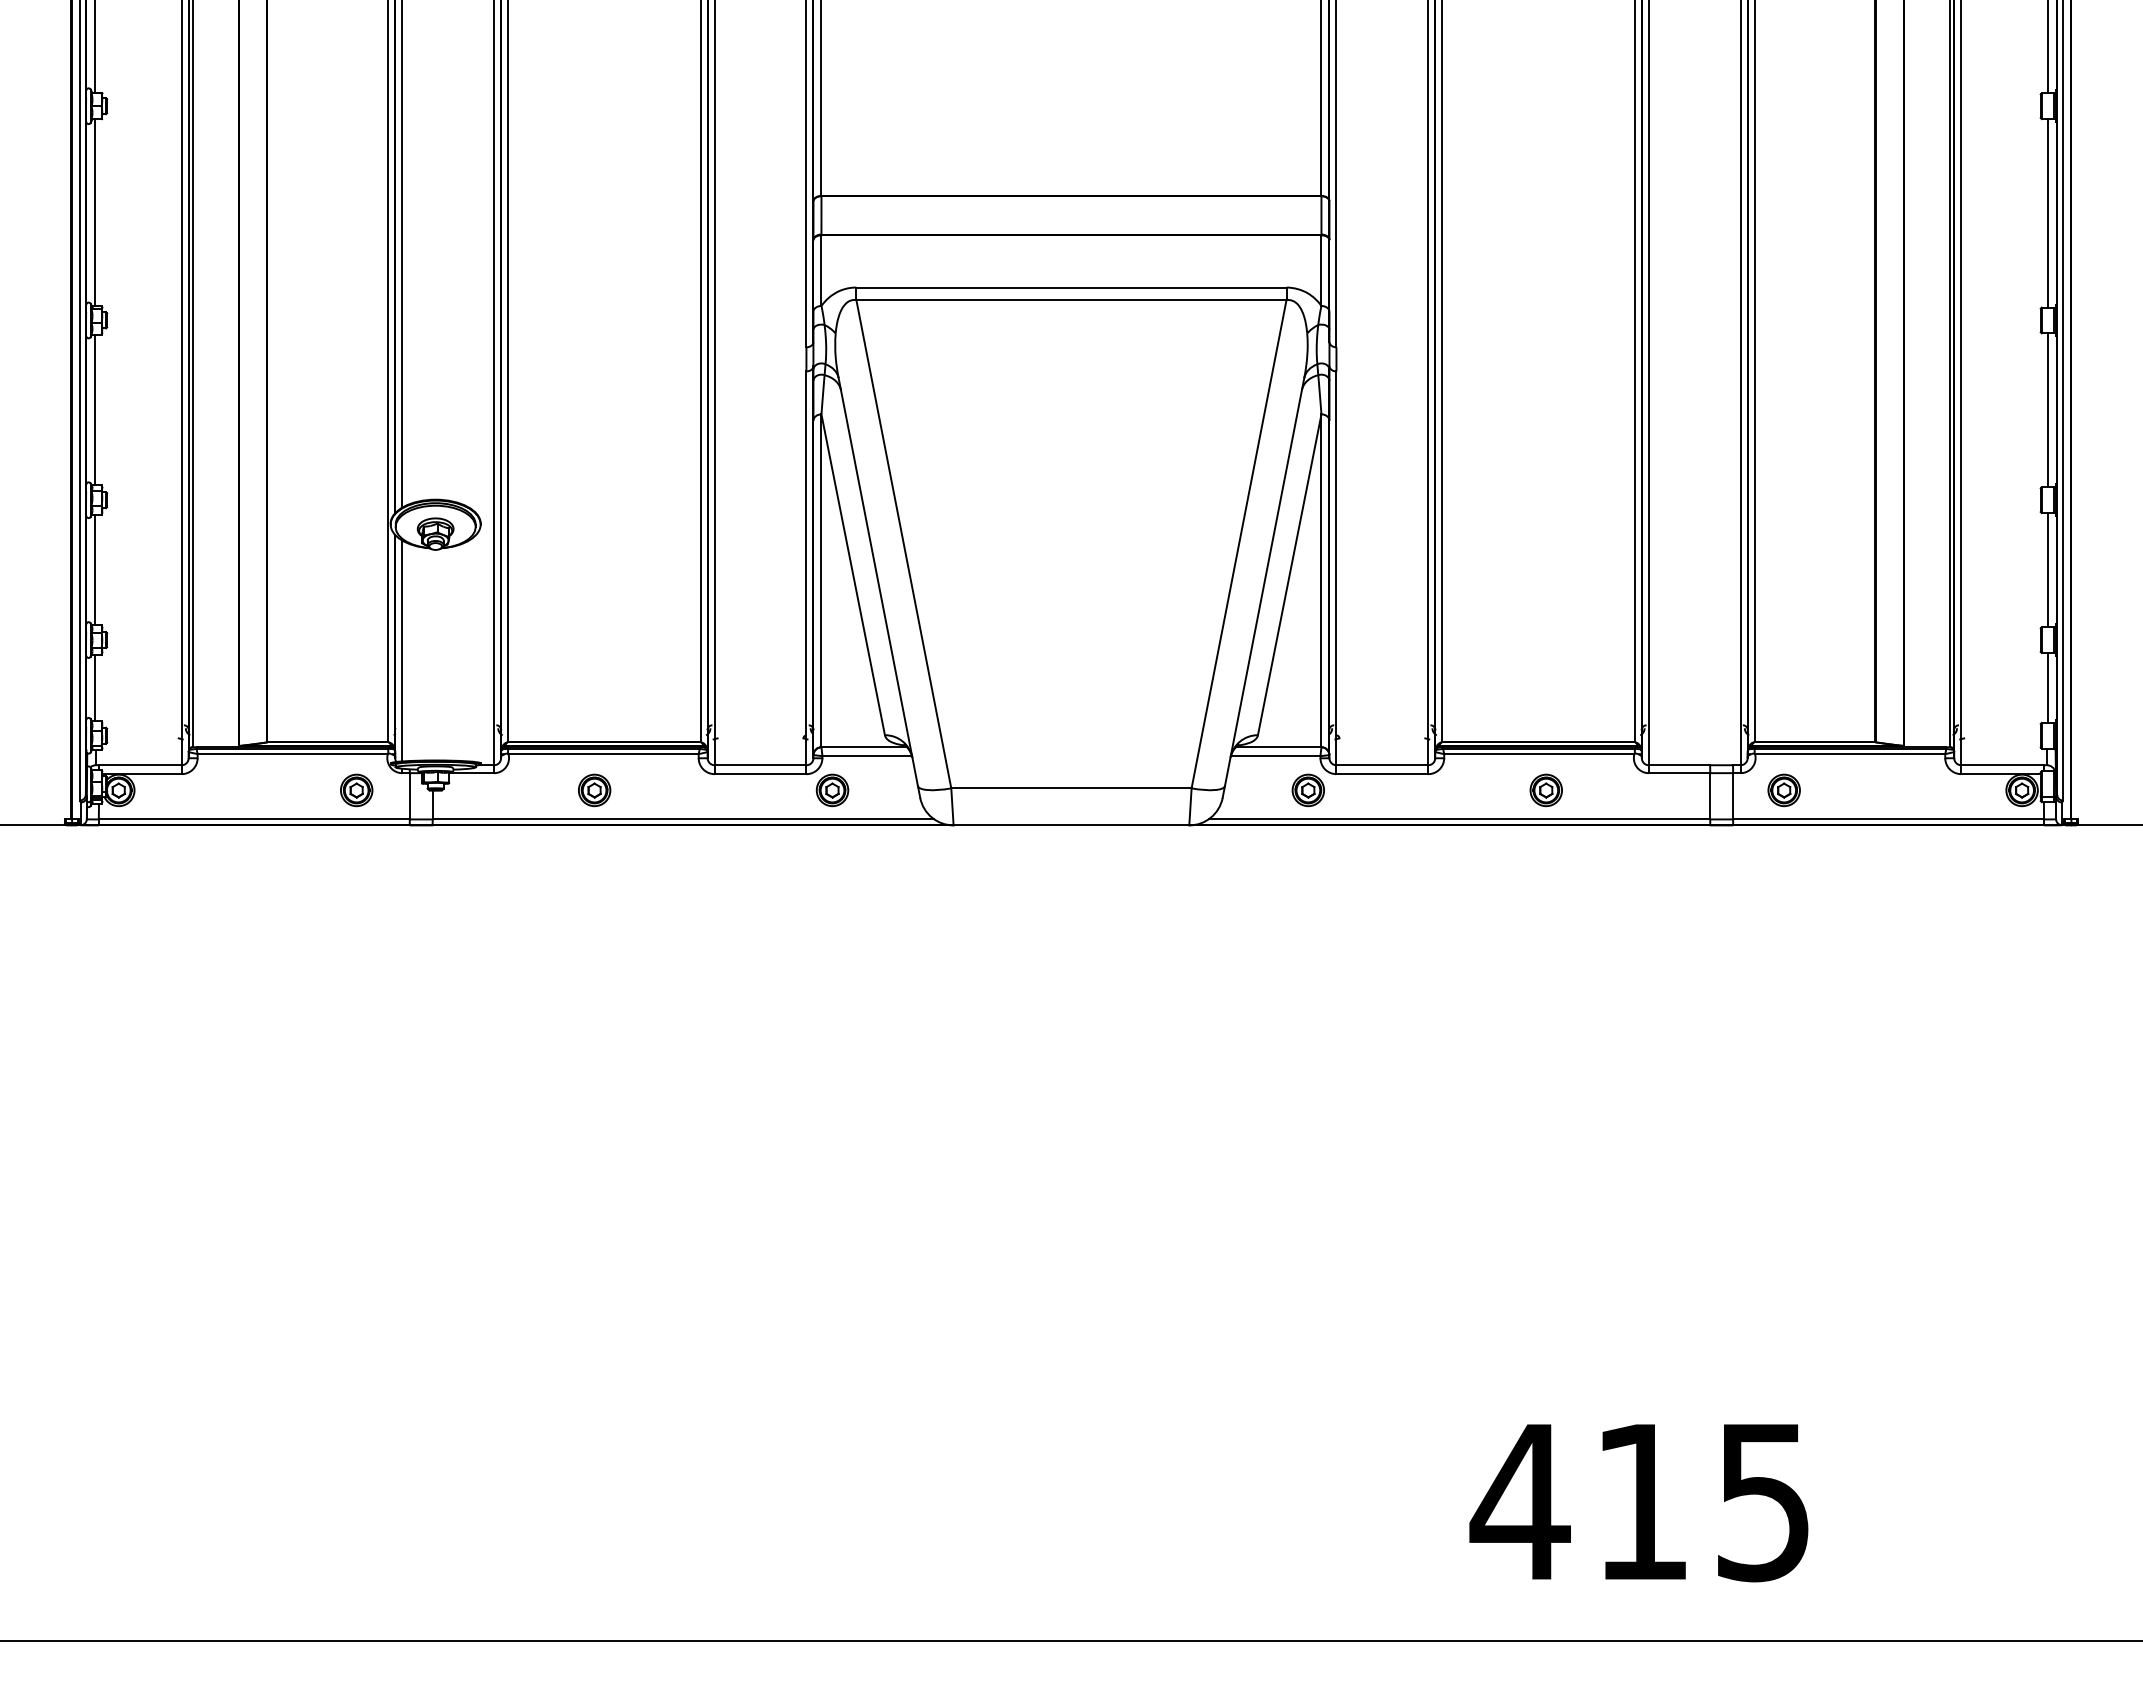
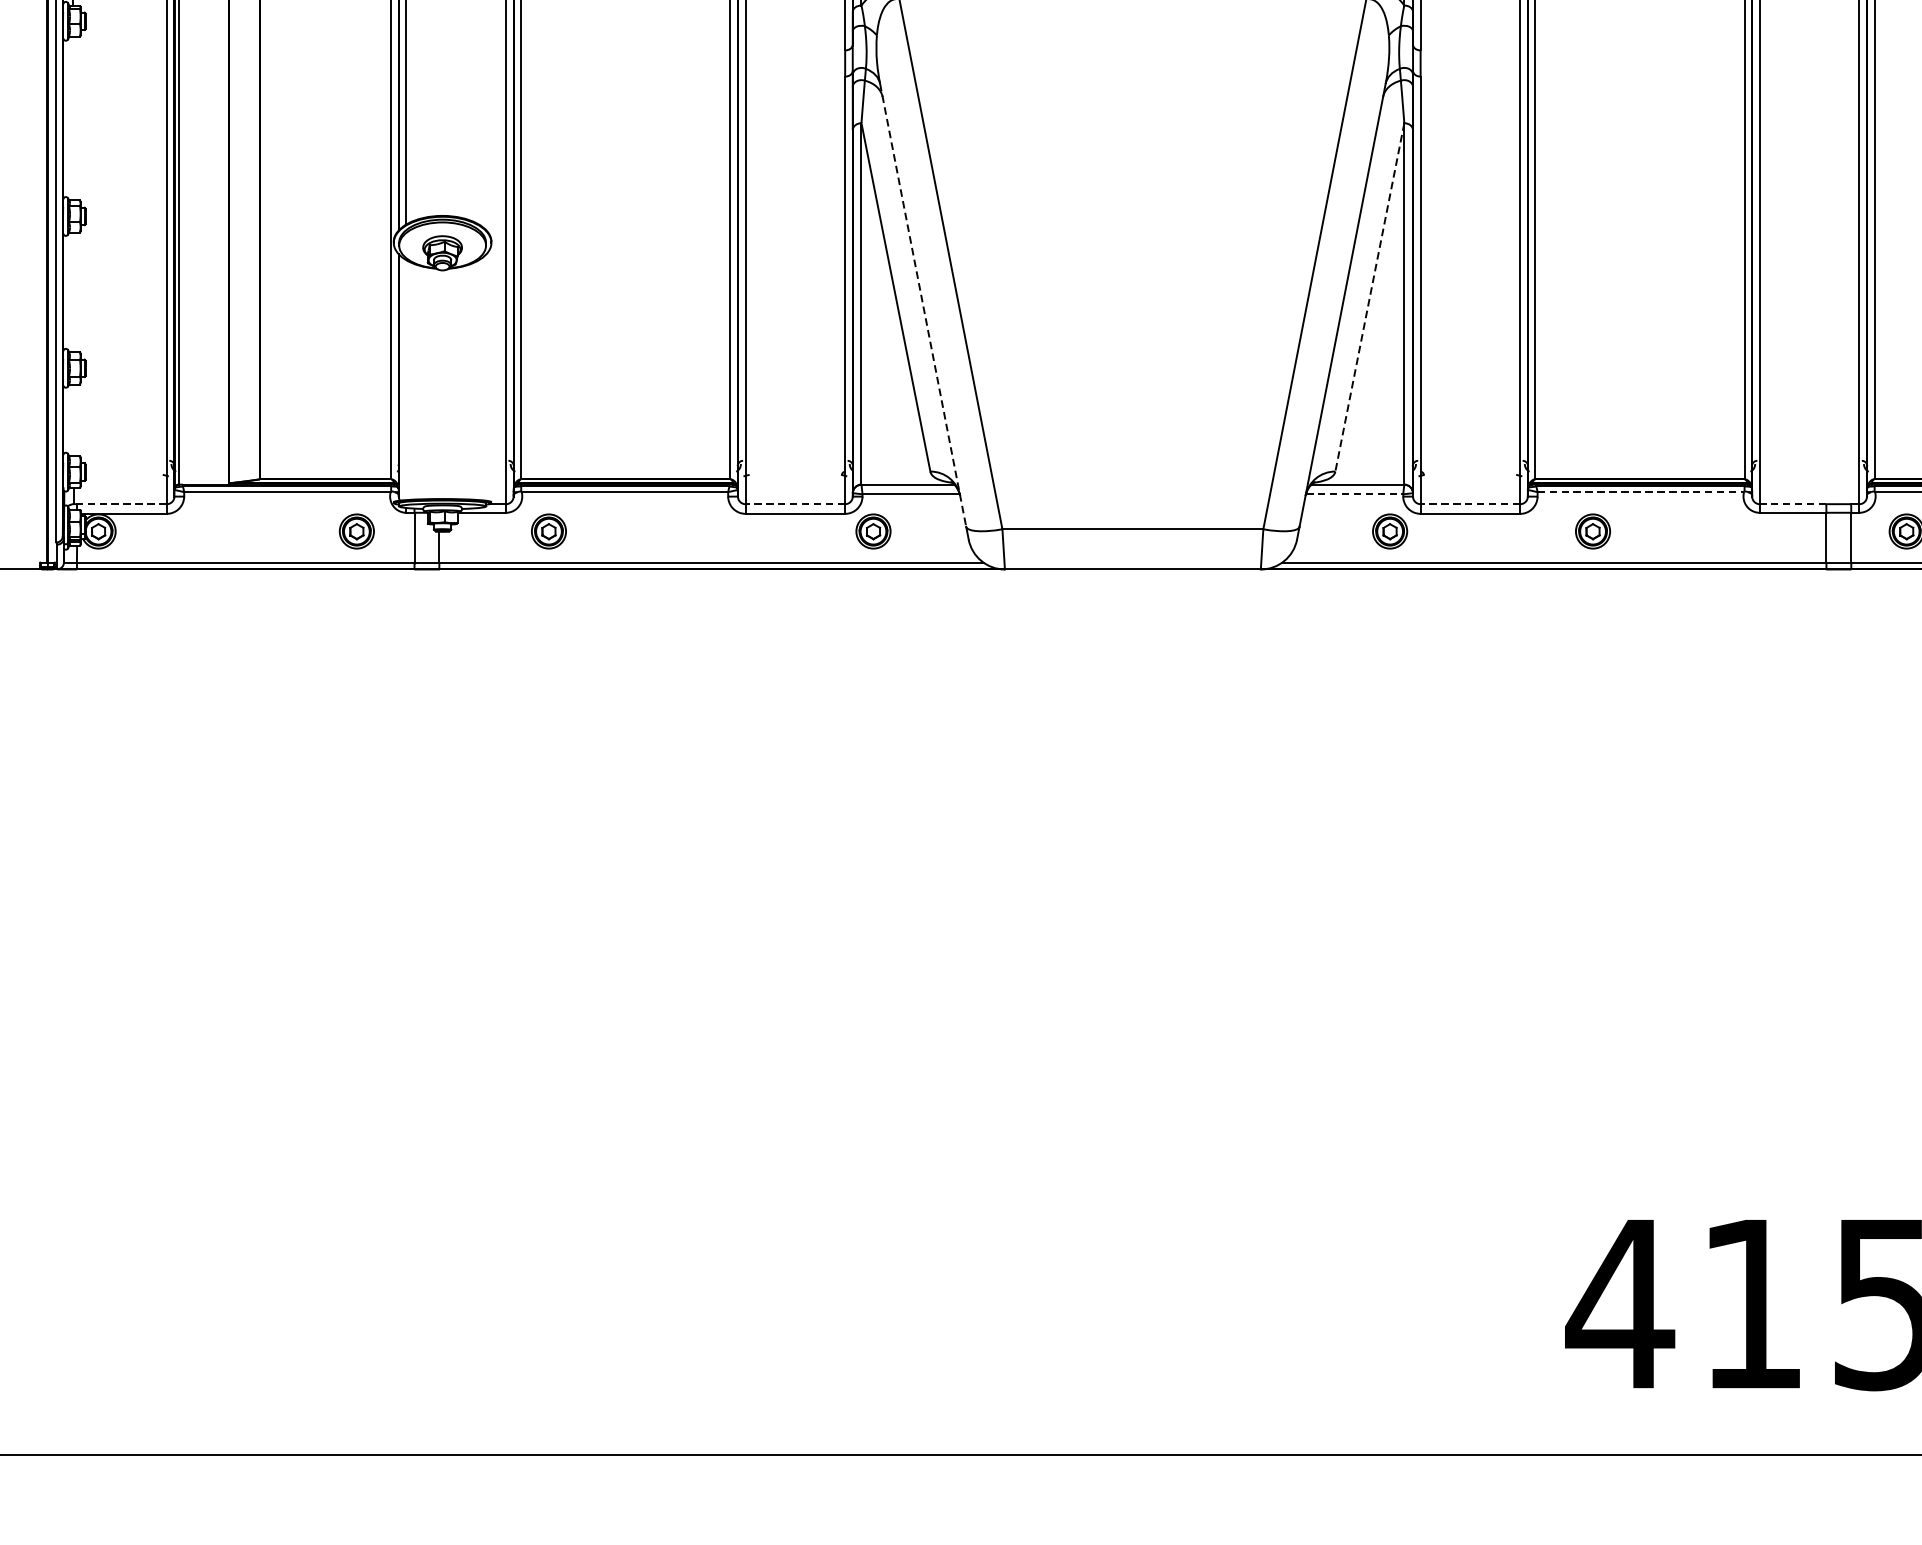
line: (95, 409) -> (73, 117), removed
line: (95, 570) -> (73, 292), removed
line: (1289, 574) -> (1369, 297), solid -> dashed
line: (878, 582) -> (923, 305), solid -> dashed
line: (402, 650) -> (406, 379), removed
line: (95, 688) -> (73, 420), removed
line: (1539, 754) -> (1641, 492), solid -> dashed
line: (1275, 756) -> (1354, 494), solid -> dashed
line: (139, 765) -> (121, 504), solid -> dashed
line: (760, 765) -> (795, 504), solid -> dashed
line: (1382, 765) -> (1470, 504), solid -> dashed
line: (1679, 765) -> (1793, 504), solid -> dashed
part: (594, 790) -> (548, 531), moved
part: (1545, 790) -> (1592, 531), moved

